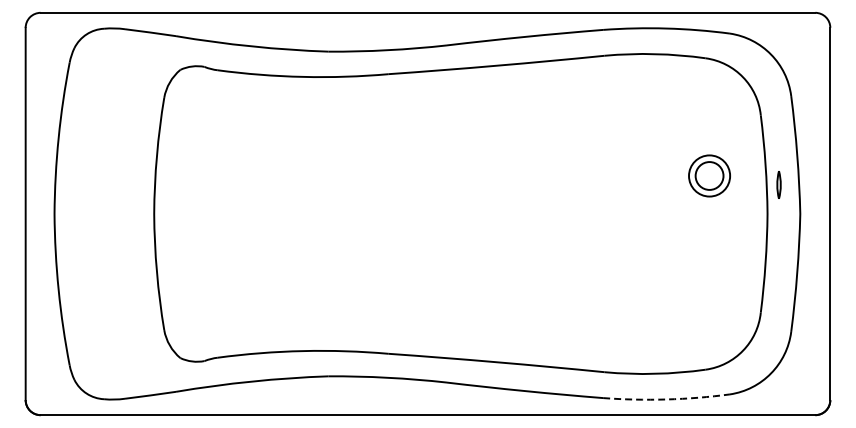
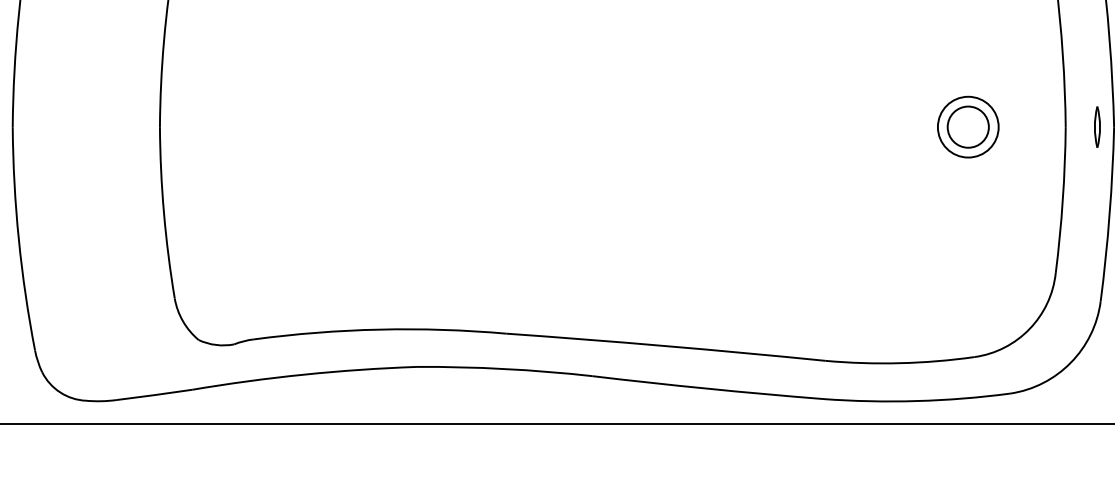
part: (709, 175) -> (968, 126), moved
part: (778, 184) -> (1096, 126), moved
arc: (666, 399) -> (916, 401), dashed -> solid

